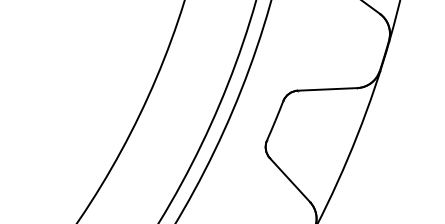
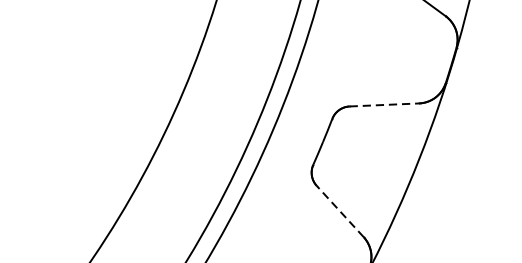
line: (327, 89) -> (384, 105), solid -> dashed
line: (290, 180) -> (340, 211), solid -> dashed

